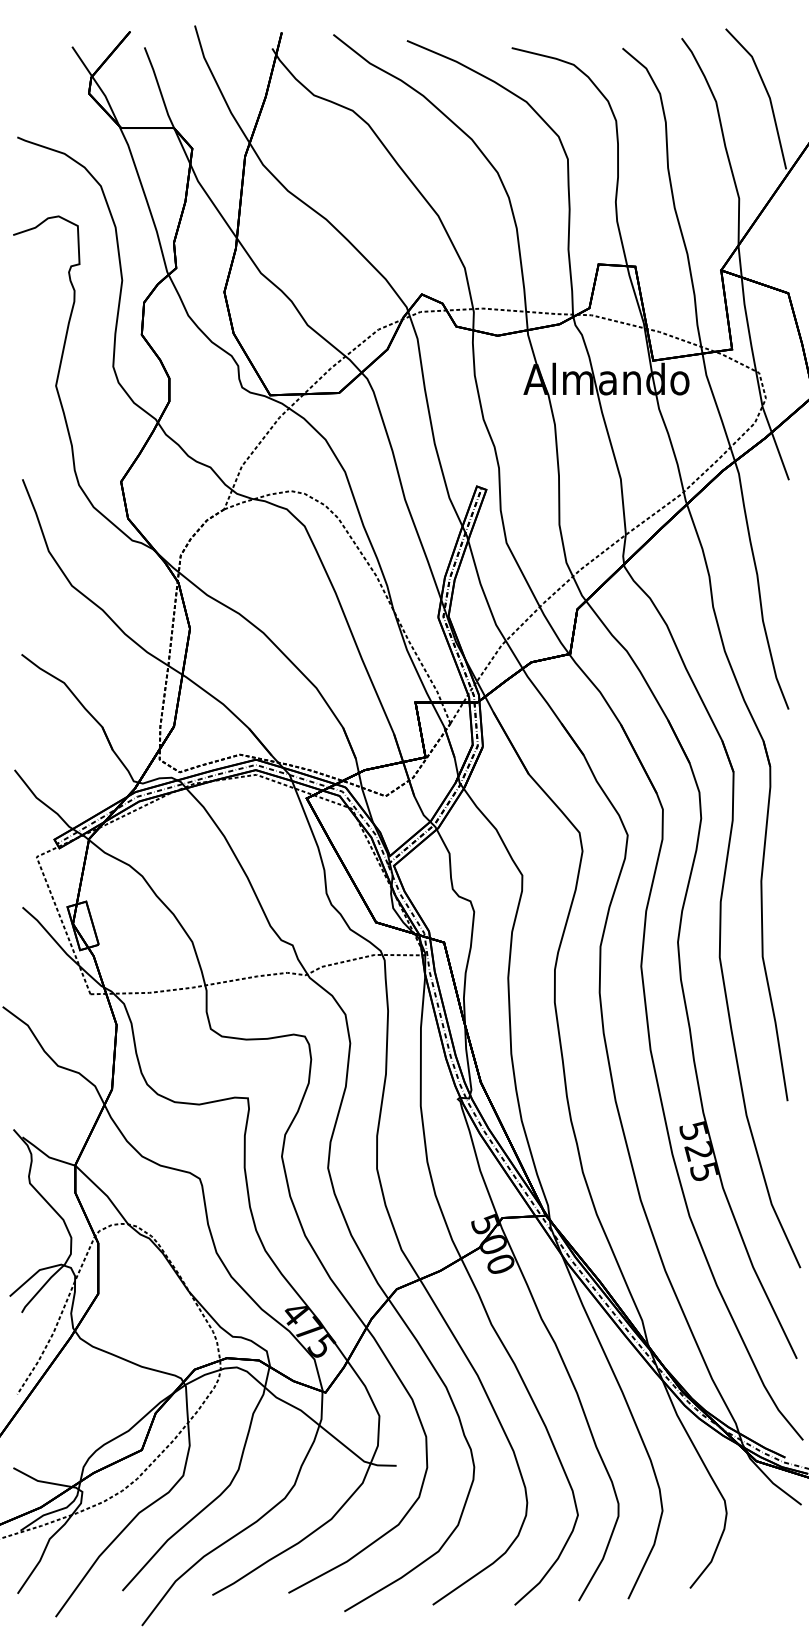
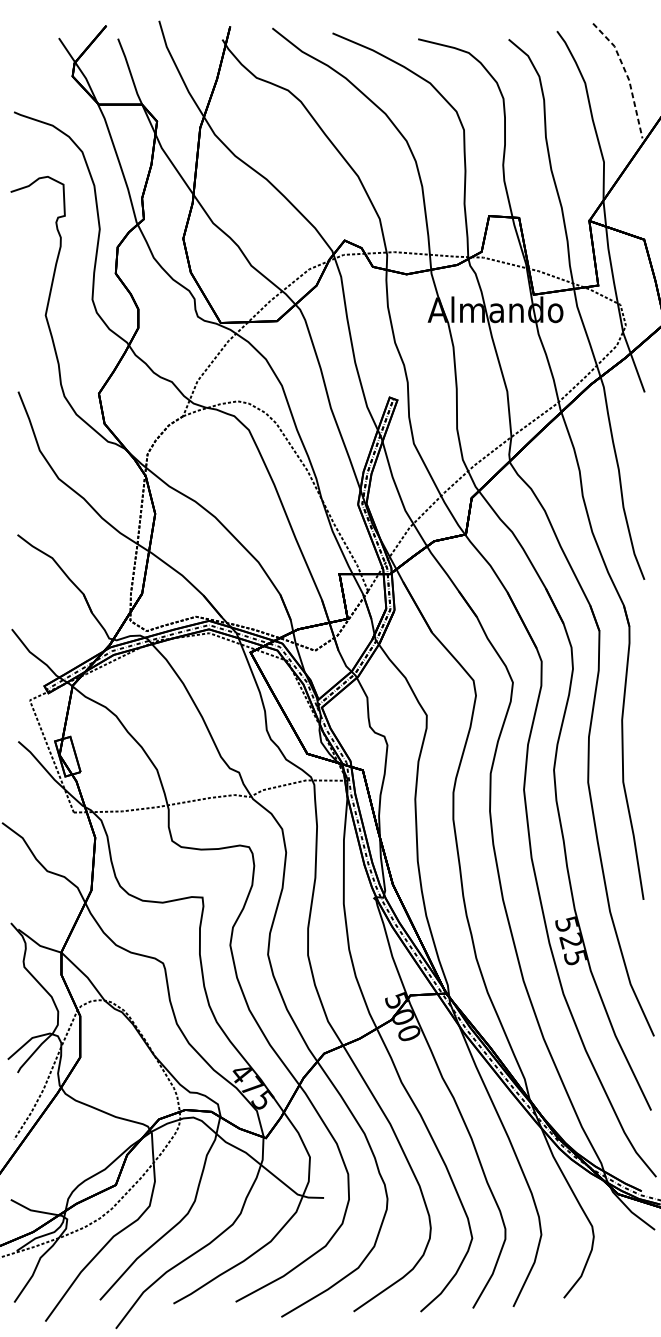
line: (767, 92) -> (627, 75), solid -> dashed

